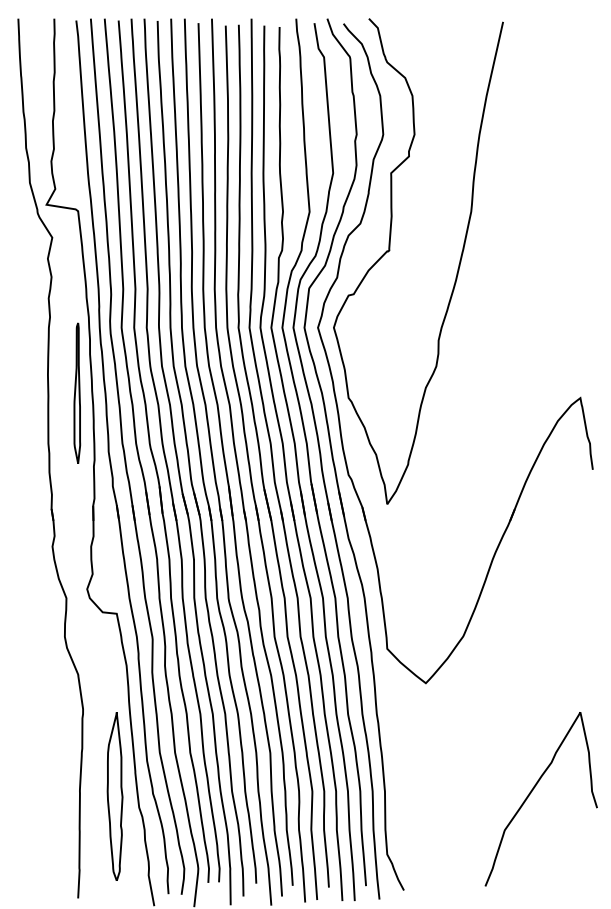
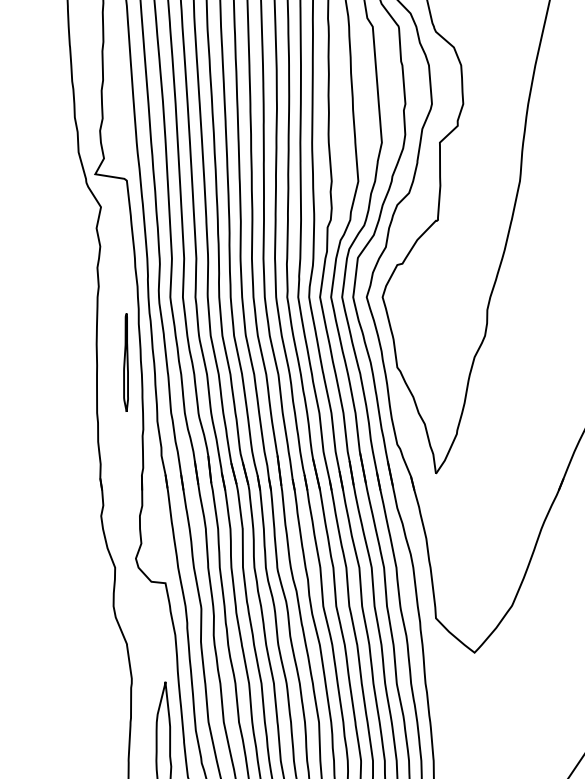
part: (77, 392) -> (126, 361), size x0.7

